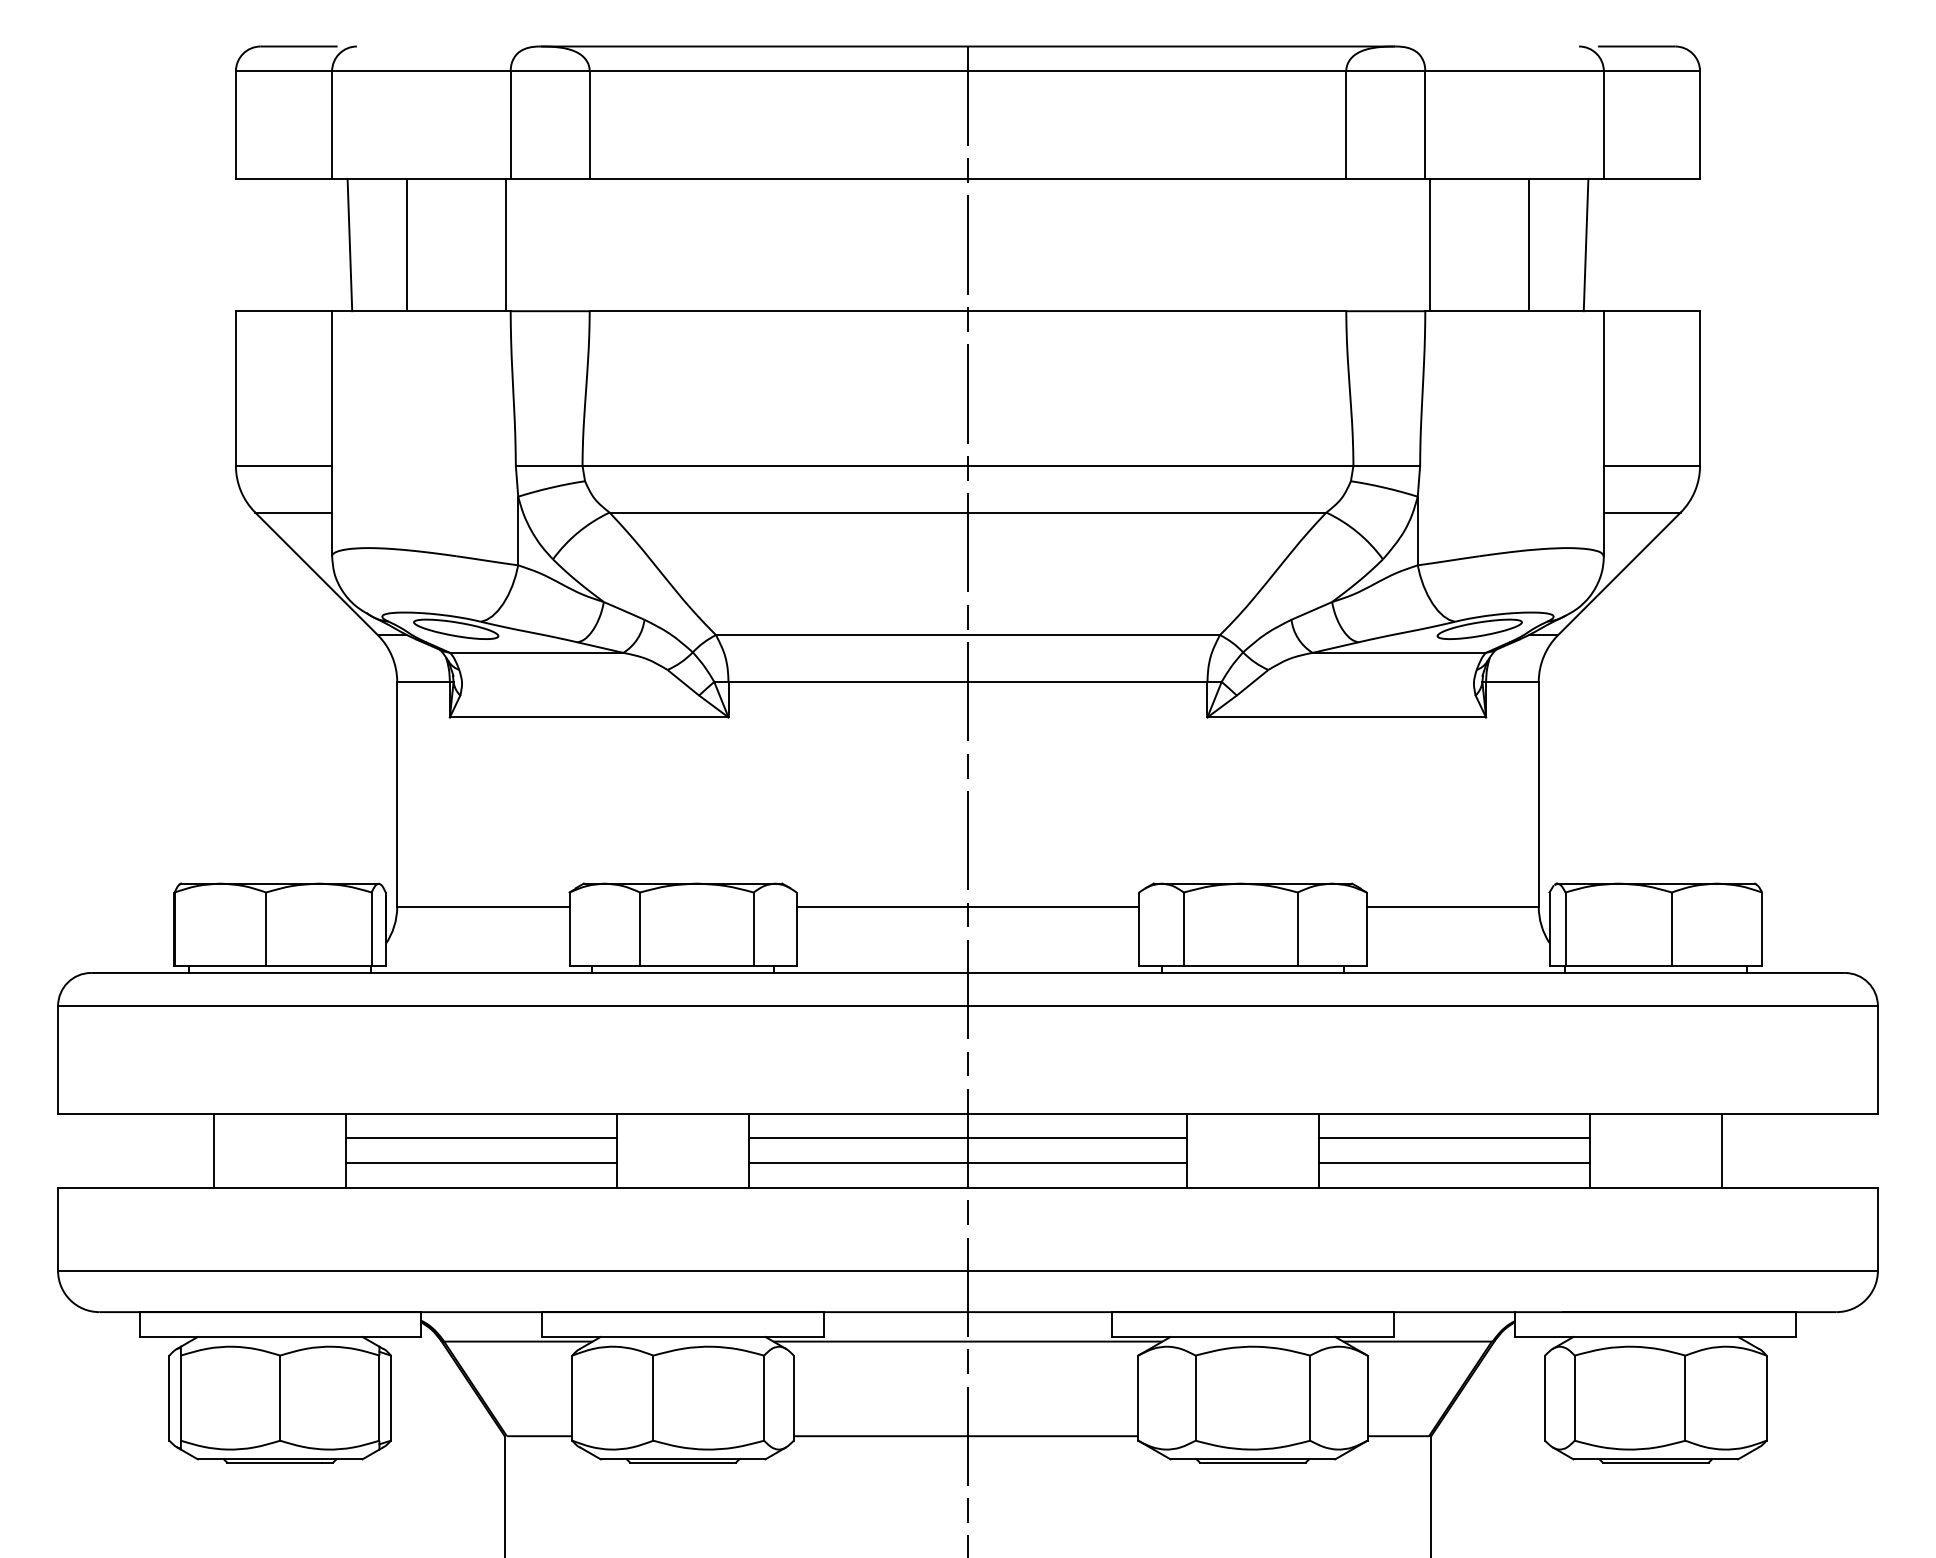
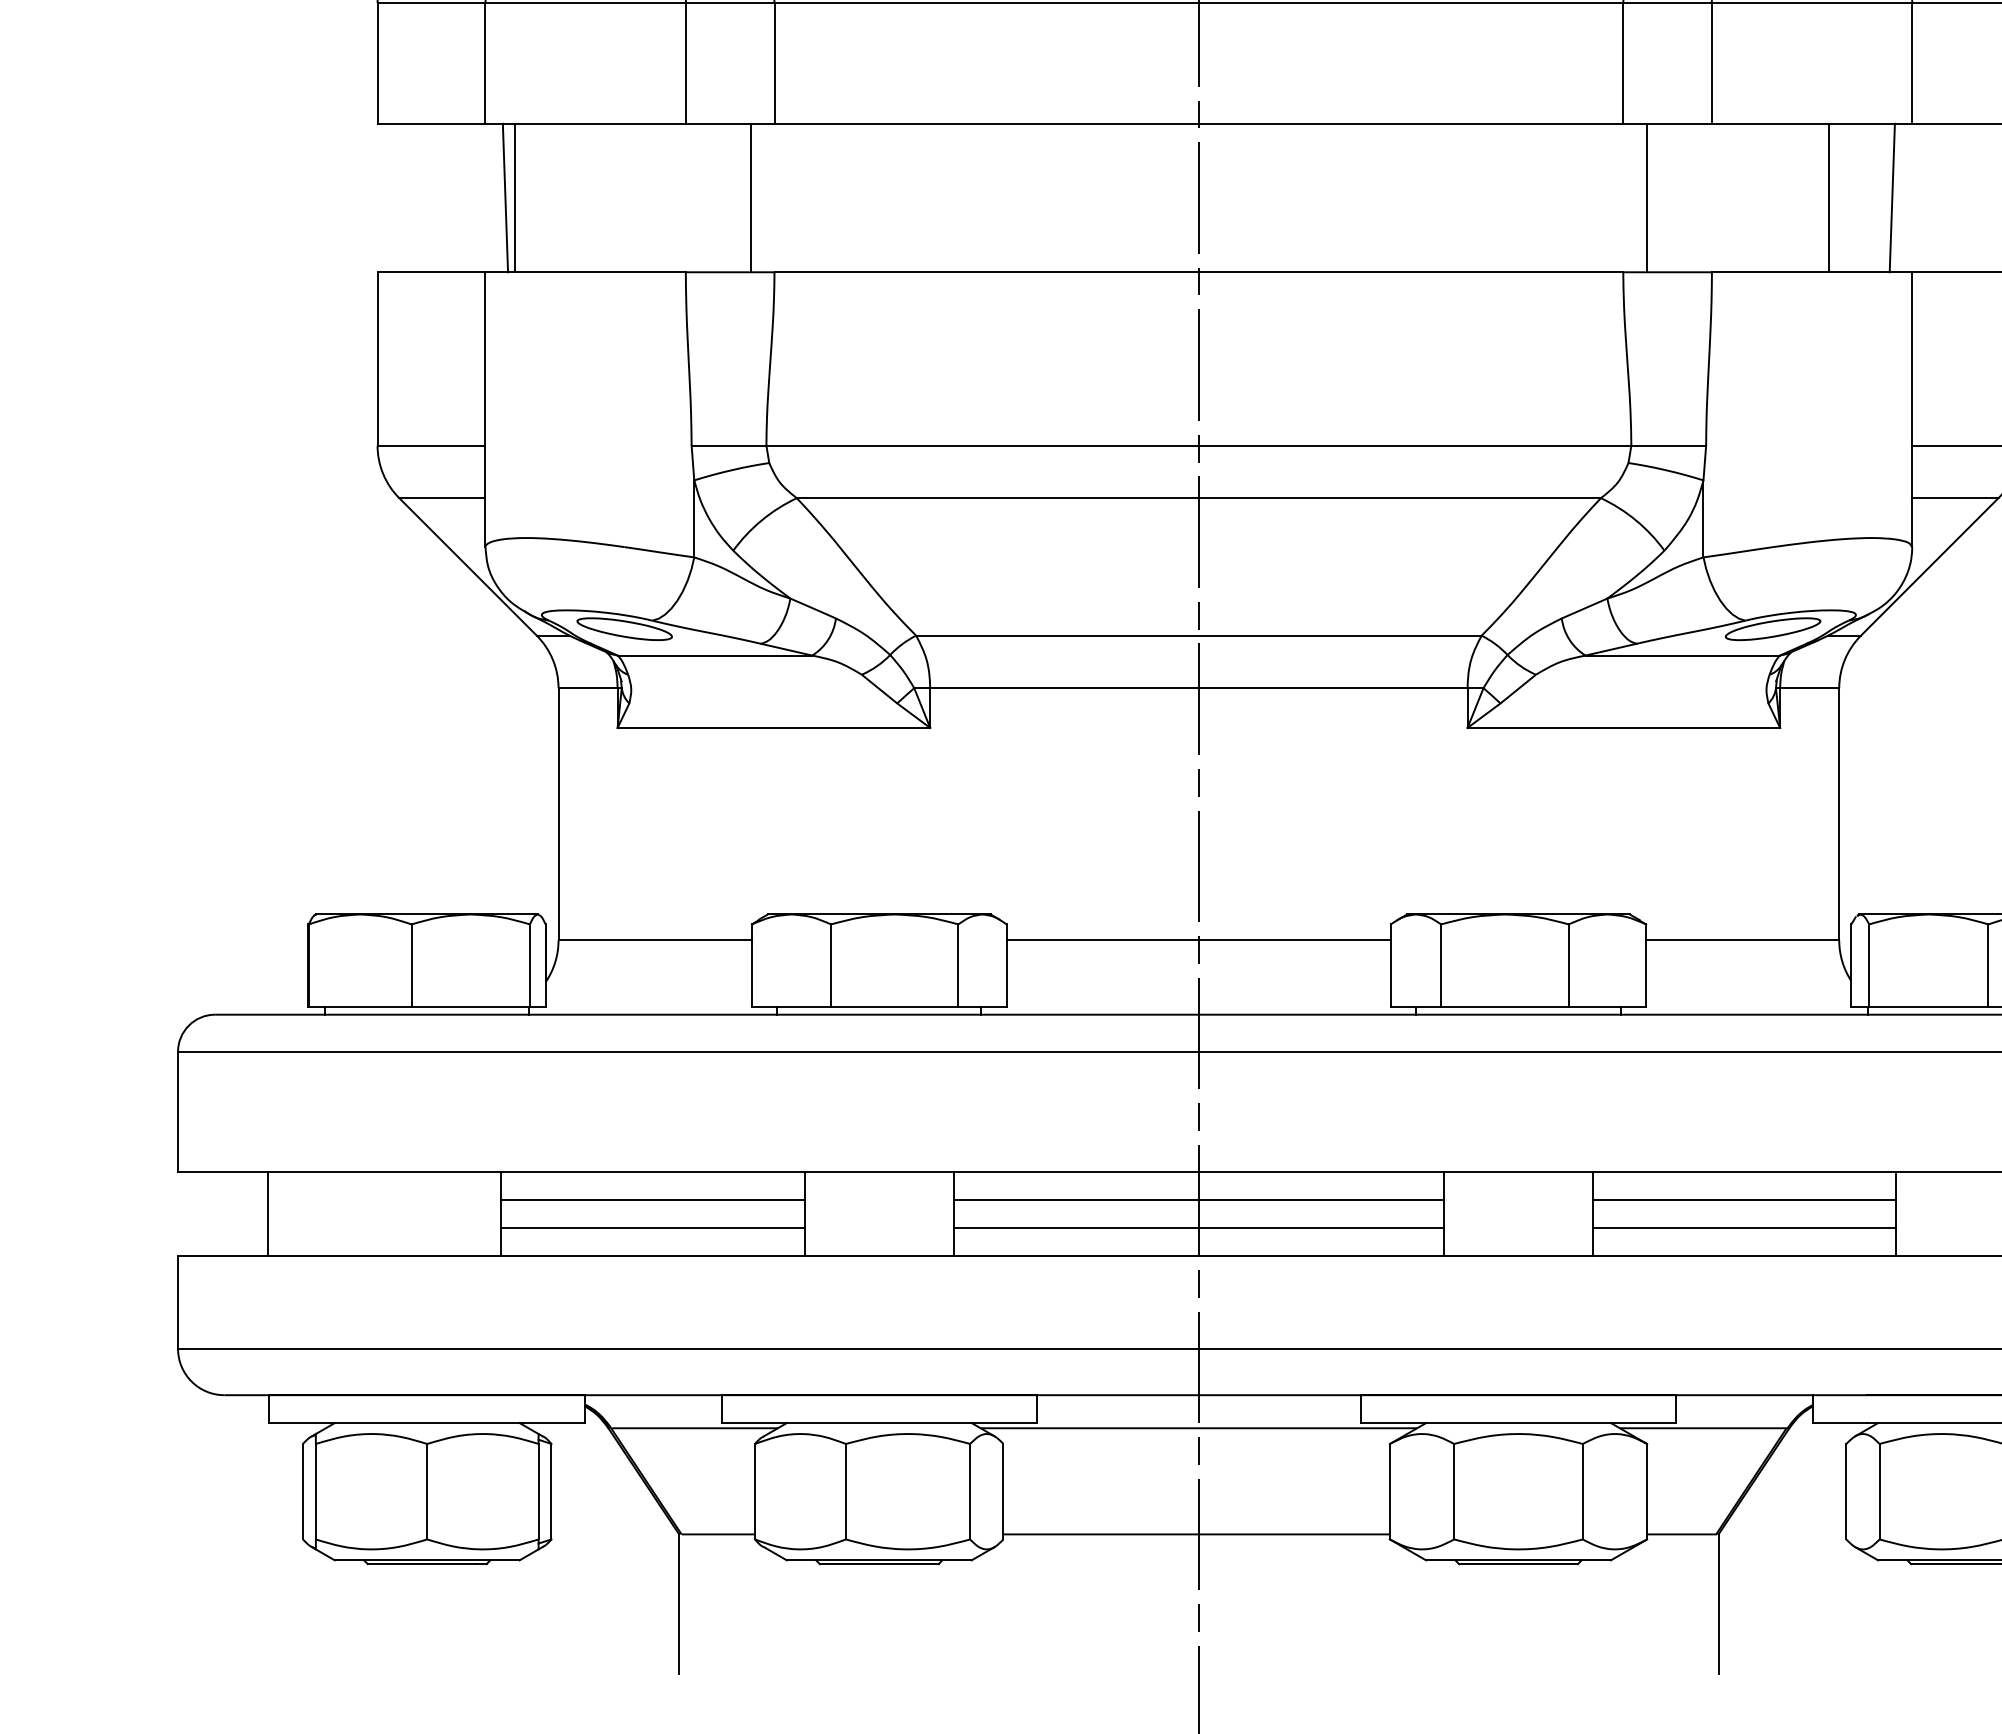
line: (406, 244) -> (515, 197), moved
line: (505, 244) -> (750, 197), moved
line: (1430, 244) -> (1647, 197), moved
line: (214, 1150) -> (268, 1213), moved

